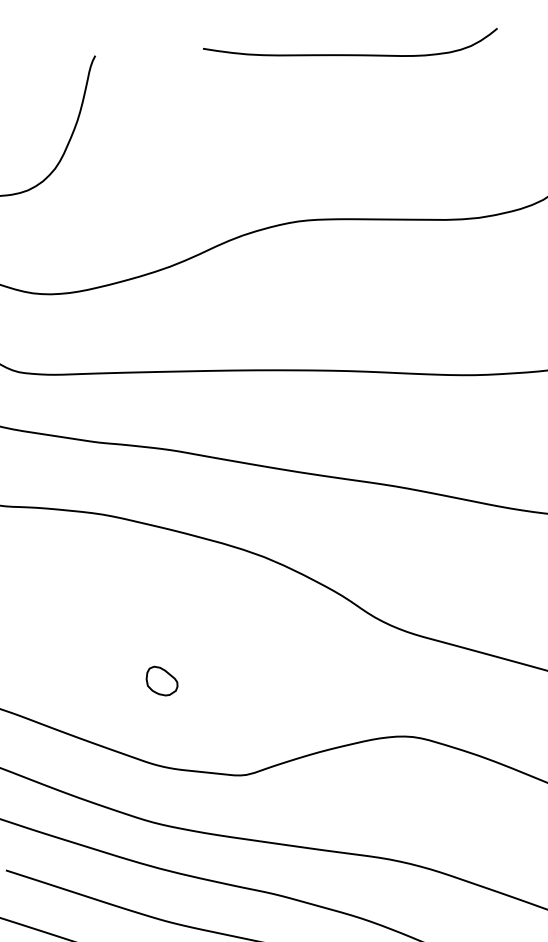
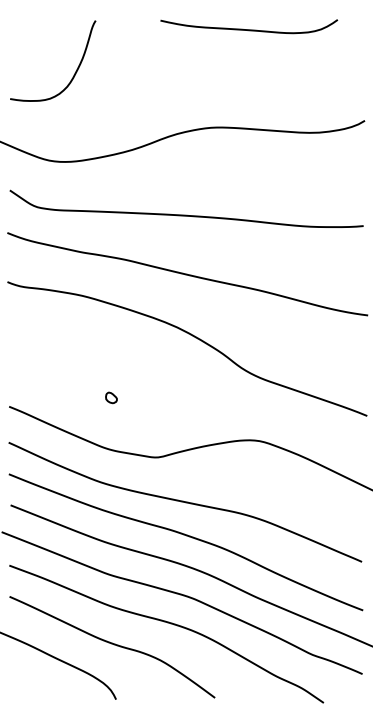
part: (162, 680) -> (111, 397), size x0.6

